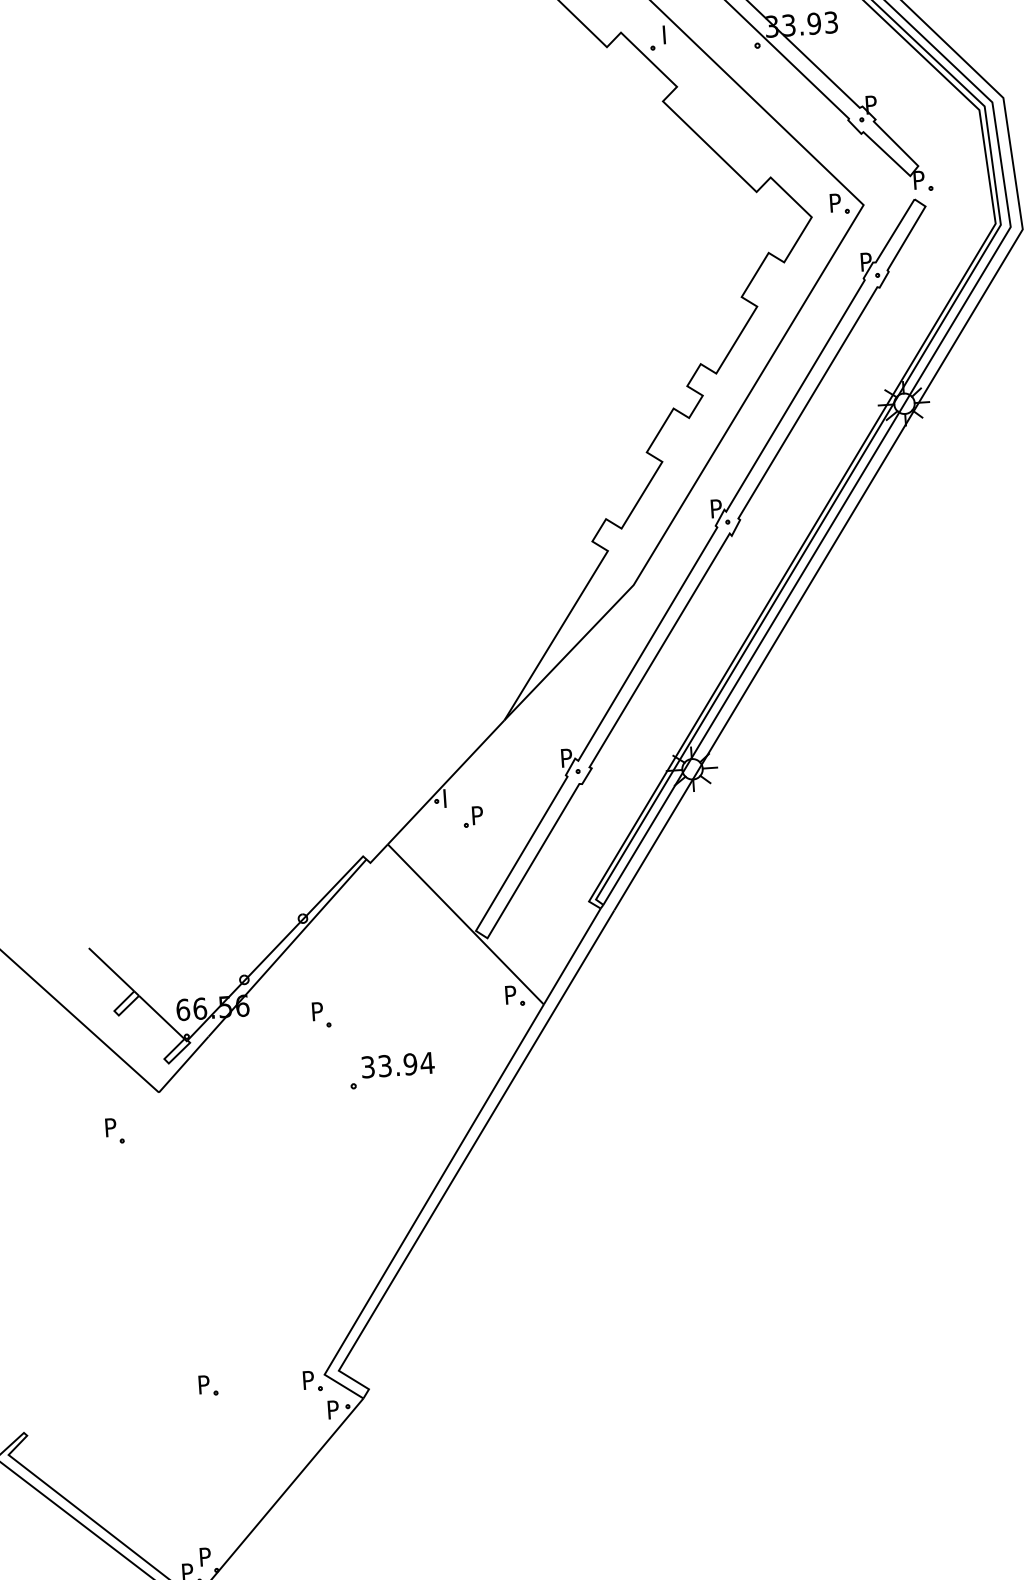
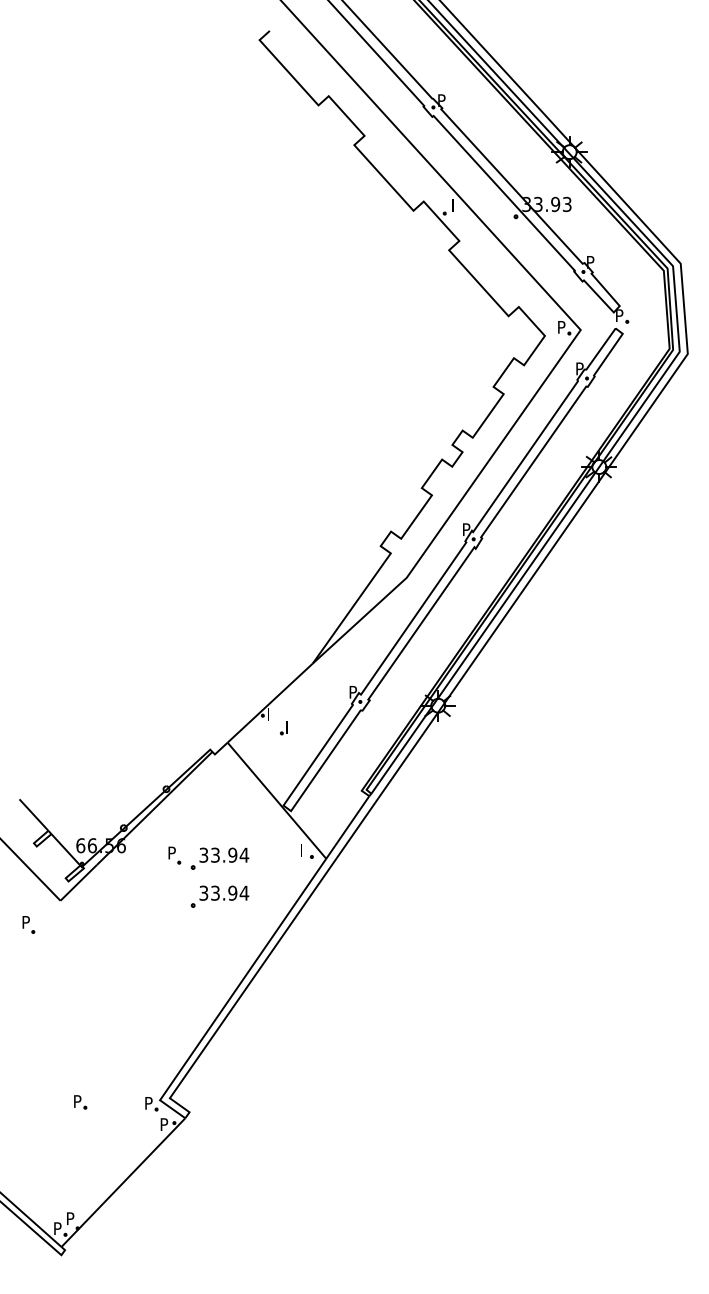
text: (476, 814) -> (289, 726), P -> I
text: (509, 994) -> (303, 850), P -> I
part: (387, 1014) -> (219, 858), added

